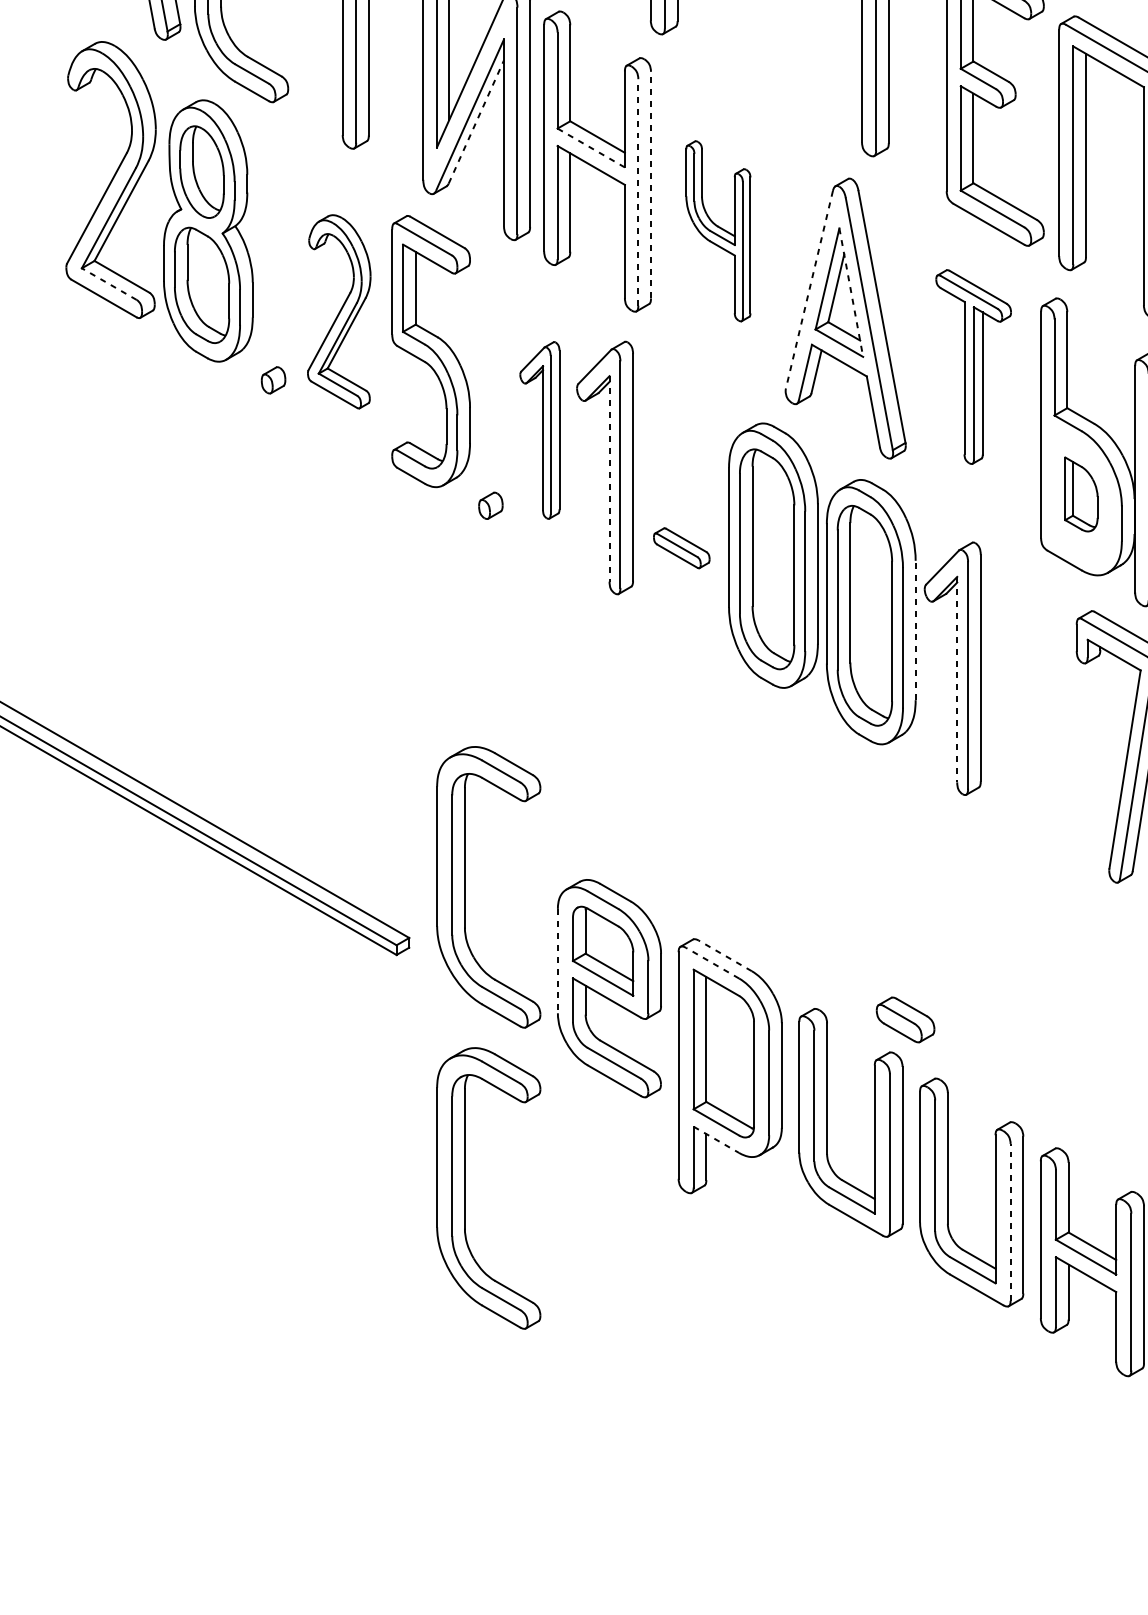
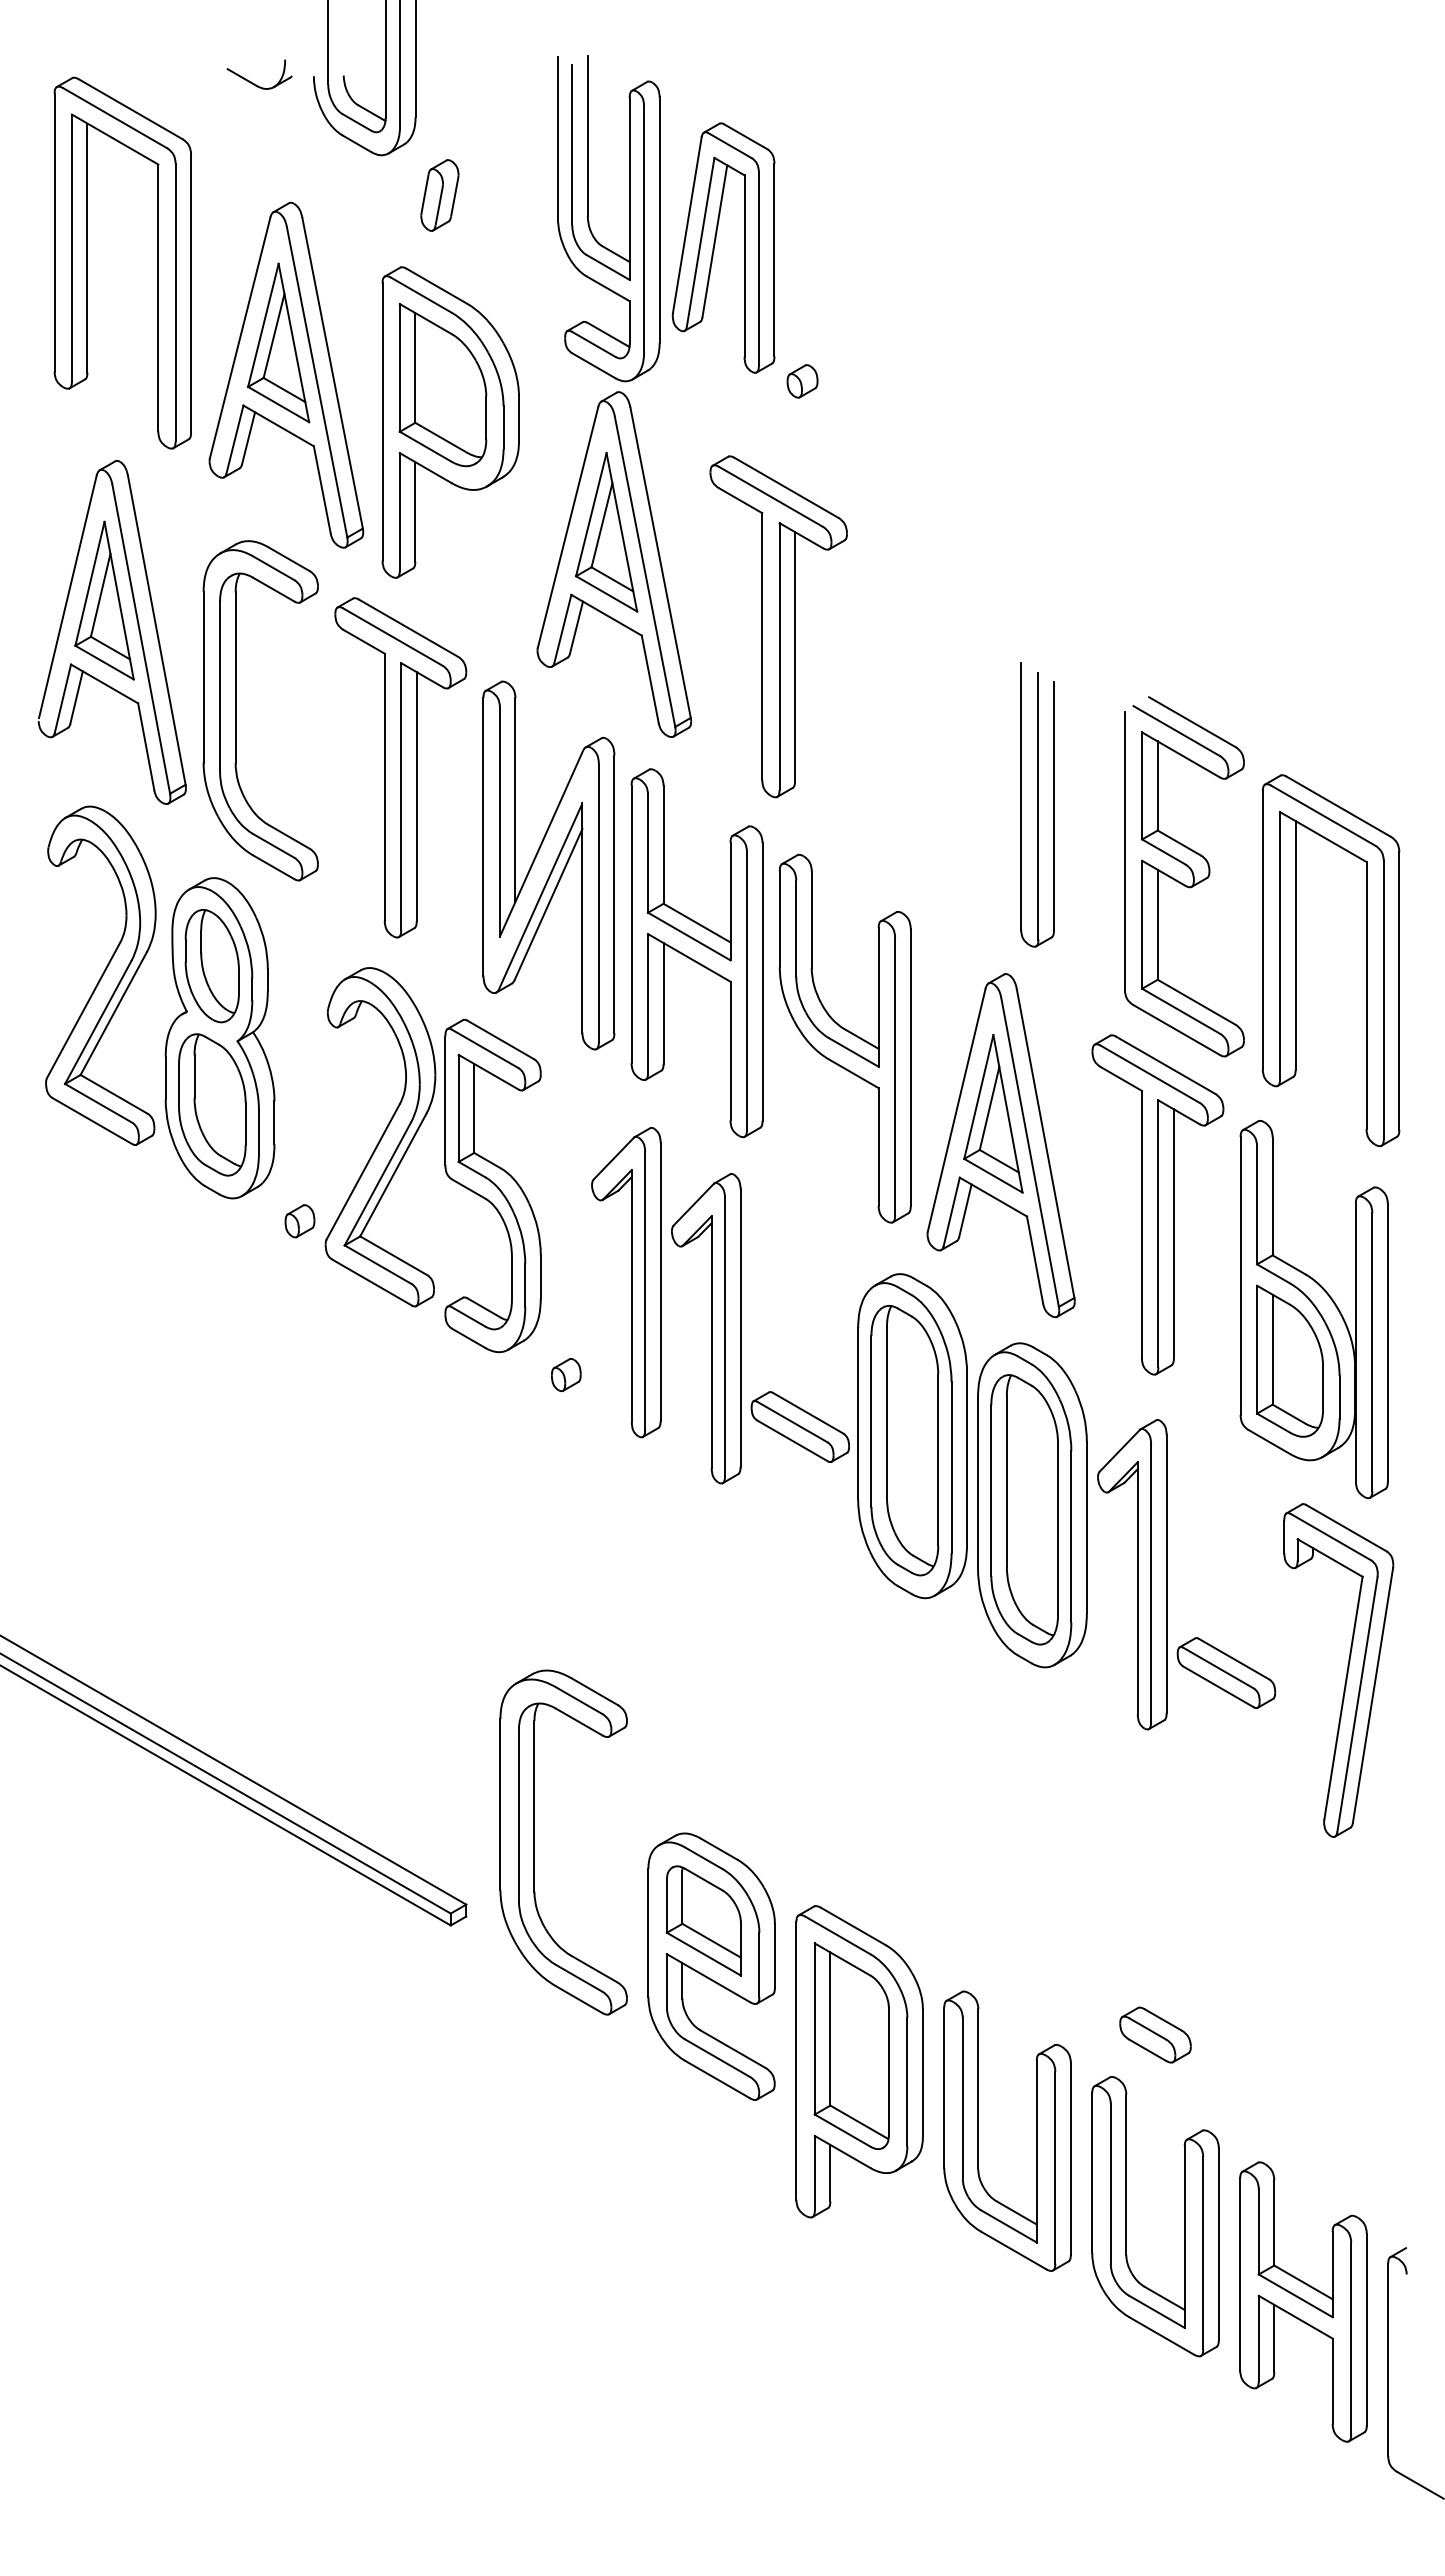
line: (476, 121) -> (548, 904), dashed -> solid
line: (591, 147) -> (689, 936), dashed -> solid
line: (650, 185) -> (762, 982), dashed -> solid
line: (638, 192) -> (747, 991), dashed -> solid
part: (717, 231) -> (844, 1038), size x1.67
line: (109, 284) -> (98, 1103), dashed -> solid
line: (809, 289) -> (956, 1110), dashed -> solid
line: (851, 293) -> (1008, 1114), dashed -> solid
part: (339, 312) -> (380, 1137), size x1.43
part: (973, 366) -> (1157, 1204), size x1.43
part: (540, 430) -> (626, 1282), size x1.43
line: (609, 479) -> (711, 1342), dashed -> solid
part: (1081, 493) -> (1289, 1360), size x1.67
part: (681, 547) -> (799, 1426), size x1.43
line: (915, 630) -> (1086, 1527), dashed -> solid
line: (956, 680) -> (1137, 1588), dashed -> solid
part: (1029, 748) -> (1226, 1672), added
line: (725, 955) -> (853, 1926), dashed -> solid
line: (557, 960) -> (648, 1932), dashed -> solid
line: (712, 963) -> (837, 1935), dashed -> solid
part: (905, 1019) -> (1155, 2034), moved
line: (717, 1140) -> (843, 2152), dashed -> solid
part: (464, 1188) -> (534, 2211), removed
line: (1010, 1221) -> (1203, 2252), dashed -> solid

